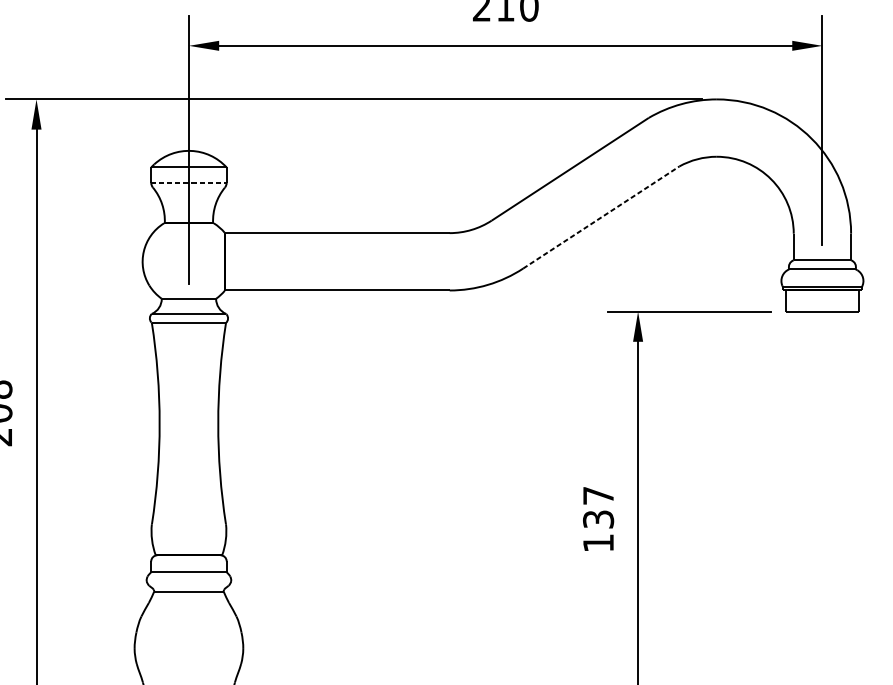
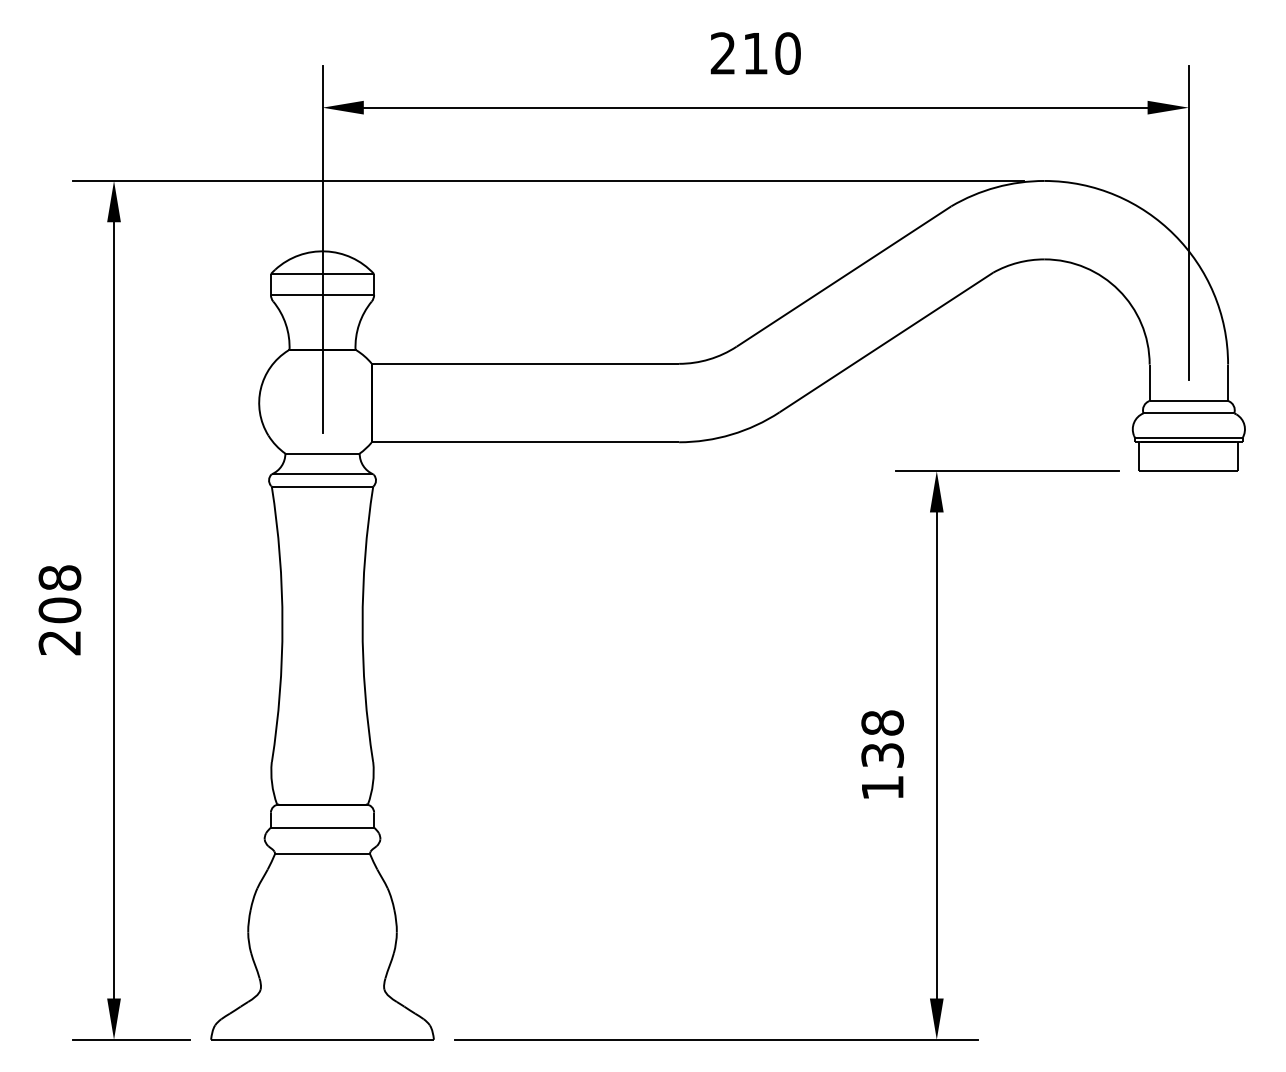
line: (188, 182) -> (322, 294), dashed -> solid
line: (601, 217) -> (886, 342), dashed -> solid
text: (598, 495) -> (882, 722), 137 -> 138

